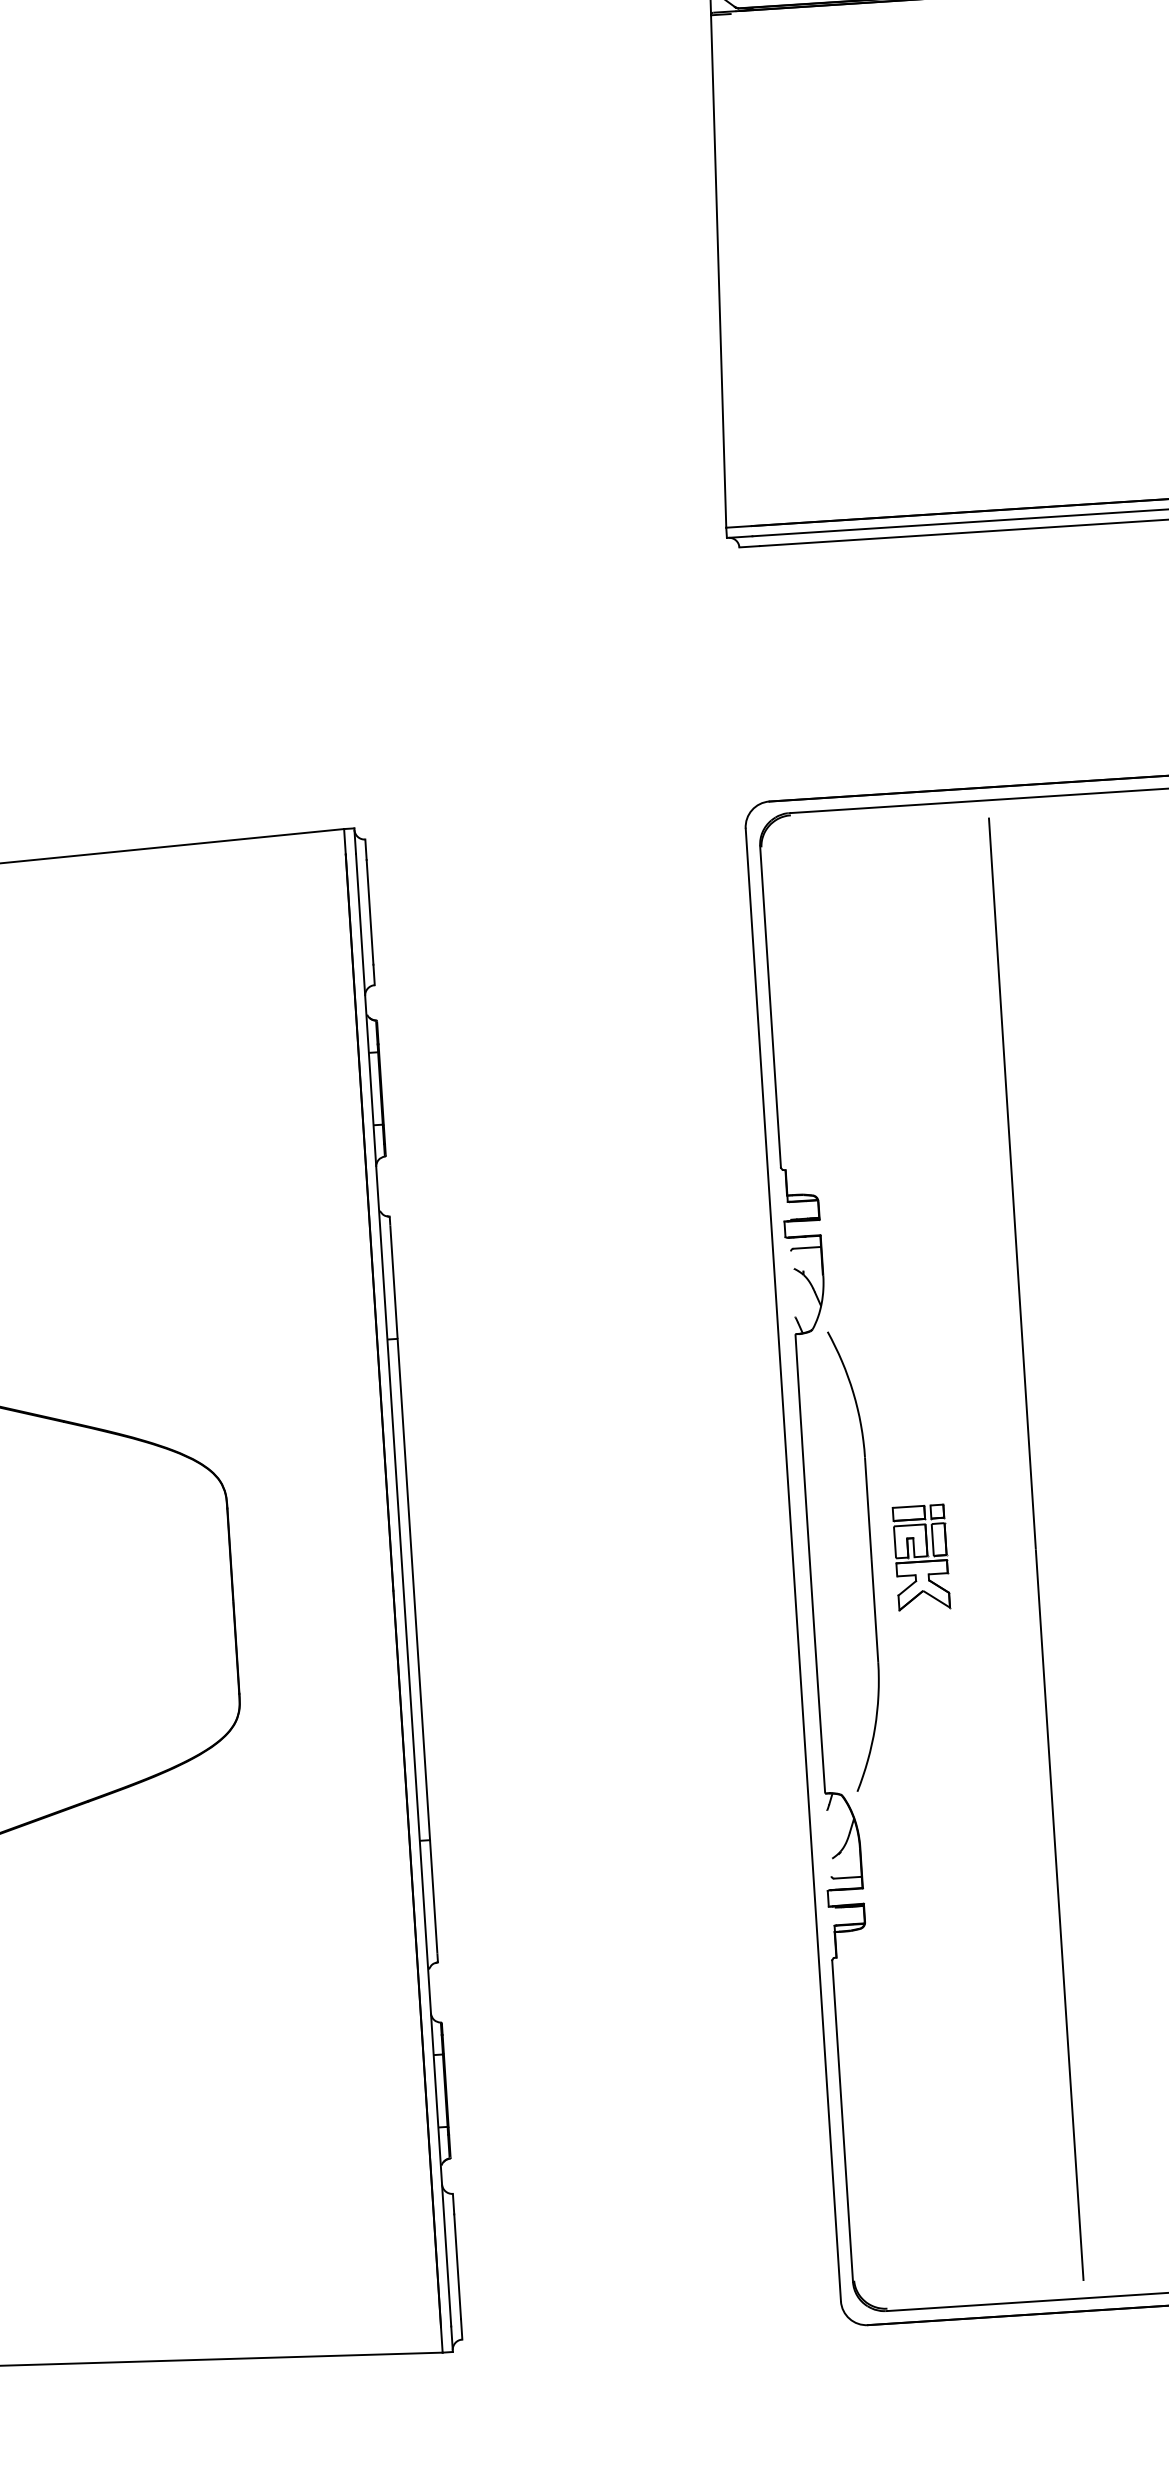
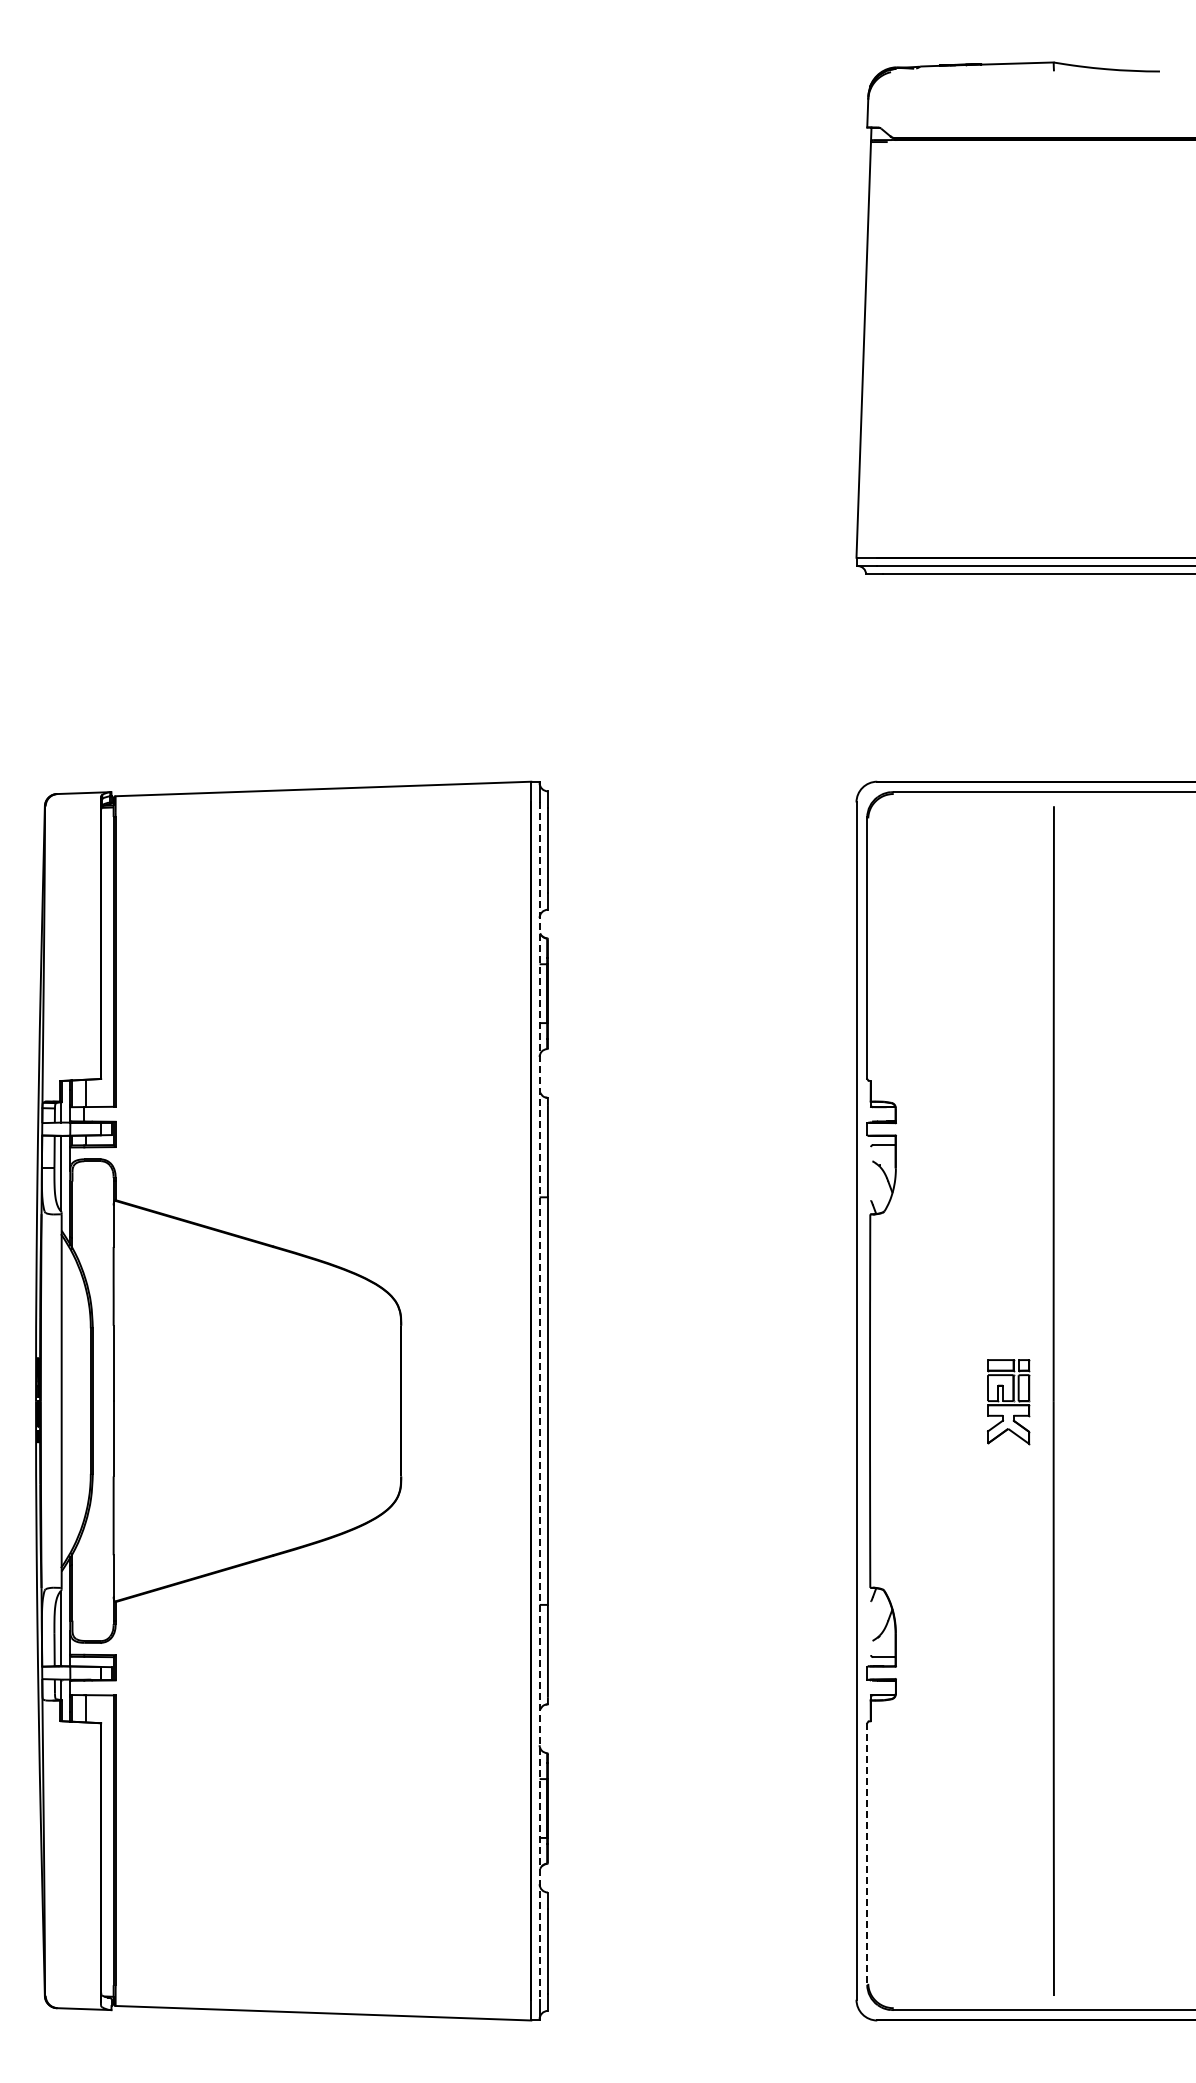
part: (921, 1558) -> (1008, 1402), moved
part: (870, 1560) -> (919, 1401), removed
line: (403, 1590) -> (539, 1401), solid -> dashed
line: (842, 2121) -> (867, 1854), solid -> dashed

